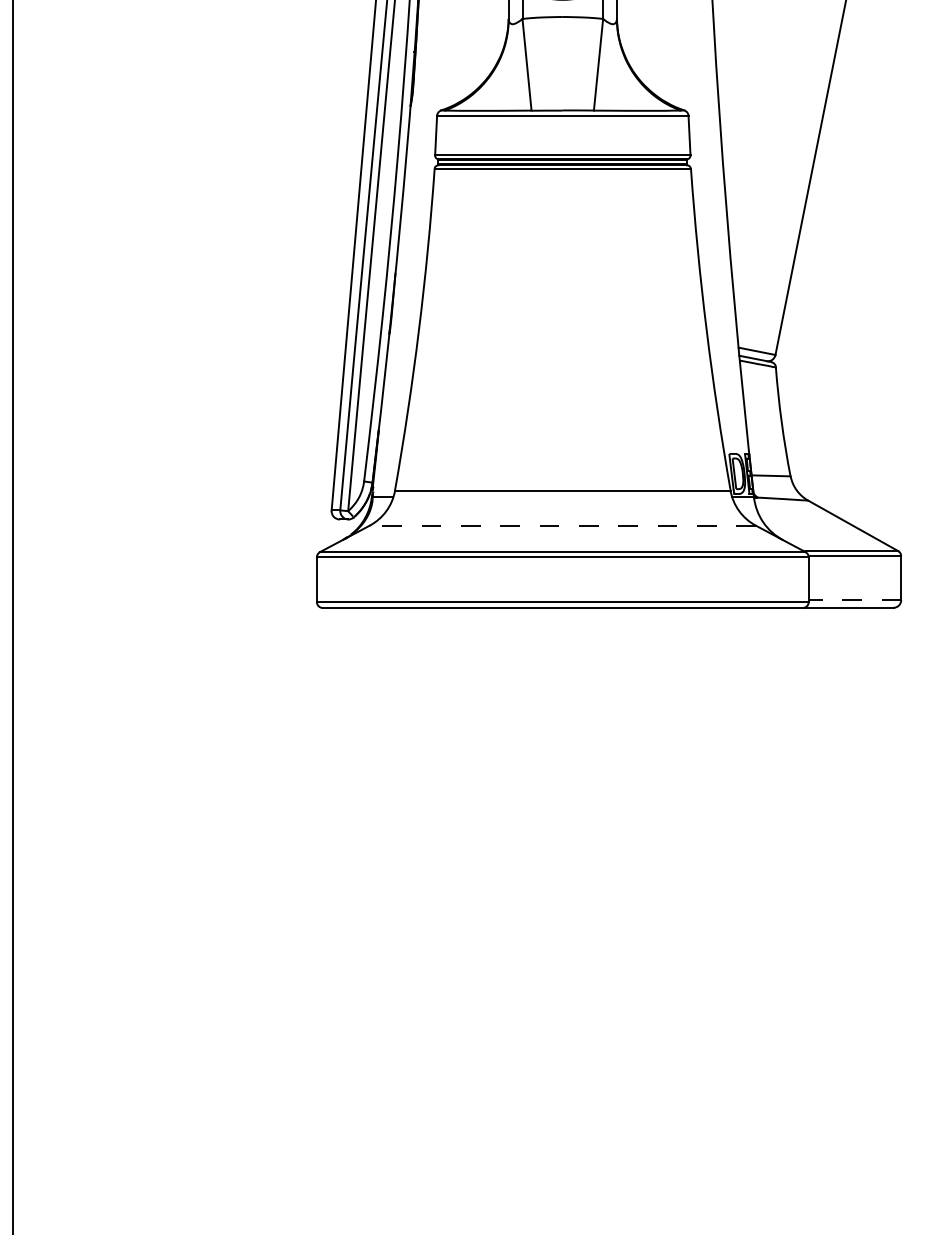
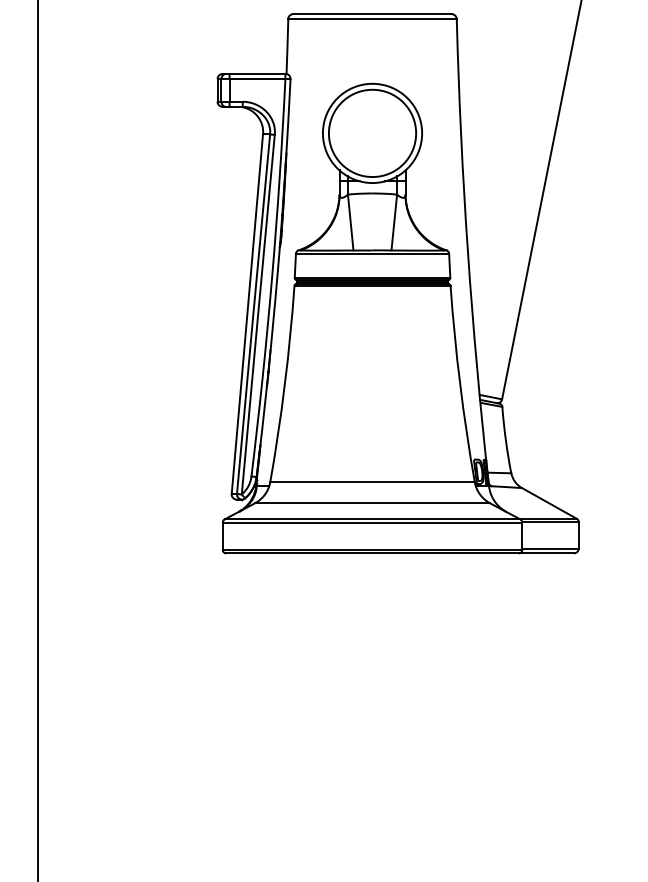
line: (562, 525) -> (372, 503), dashed -> solid
line: (854, 599) -> (550, 548), dashed -> solid

